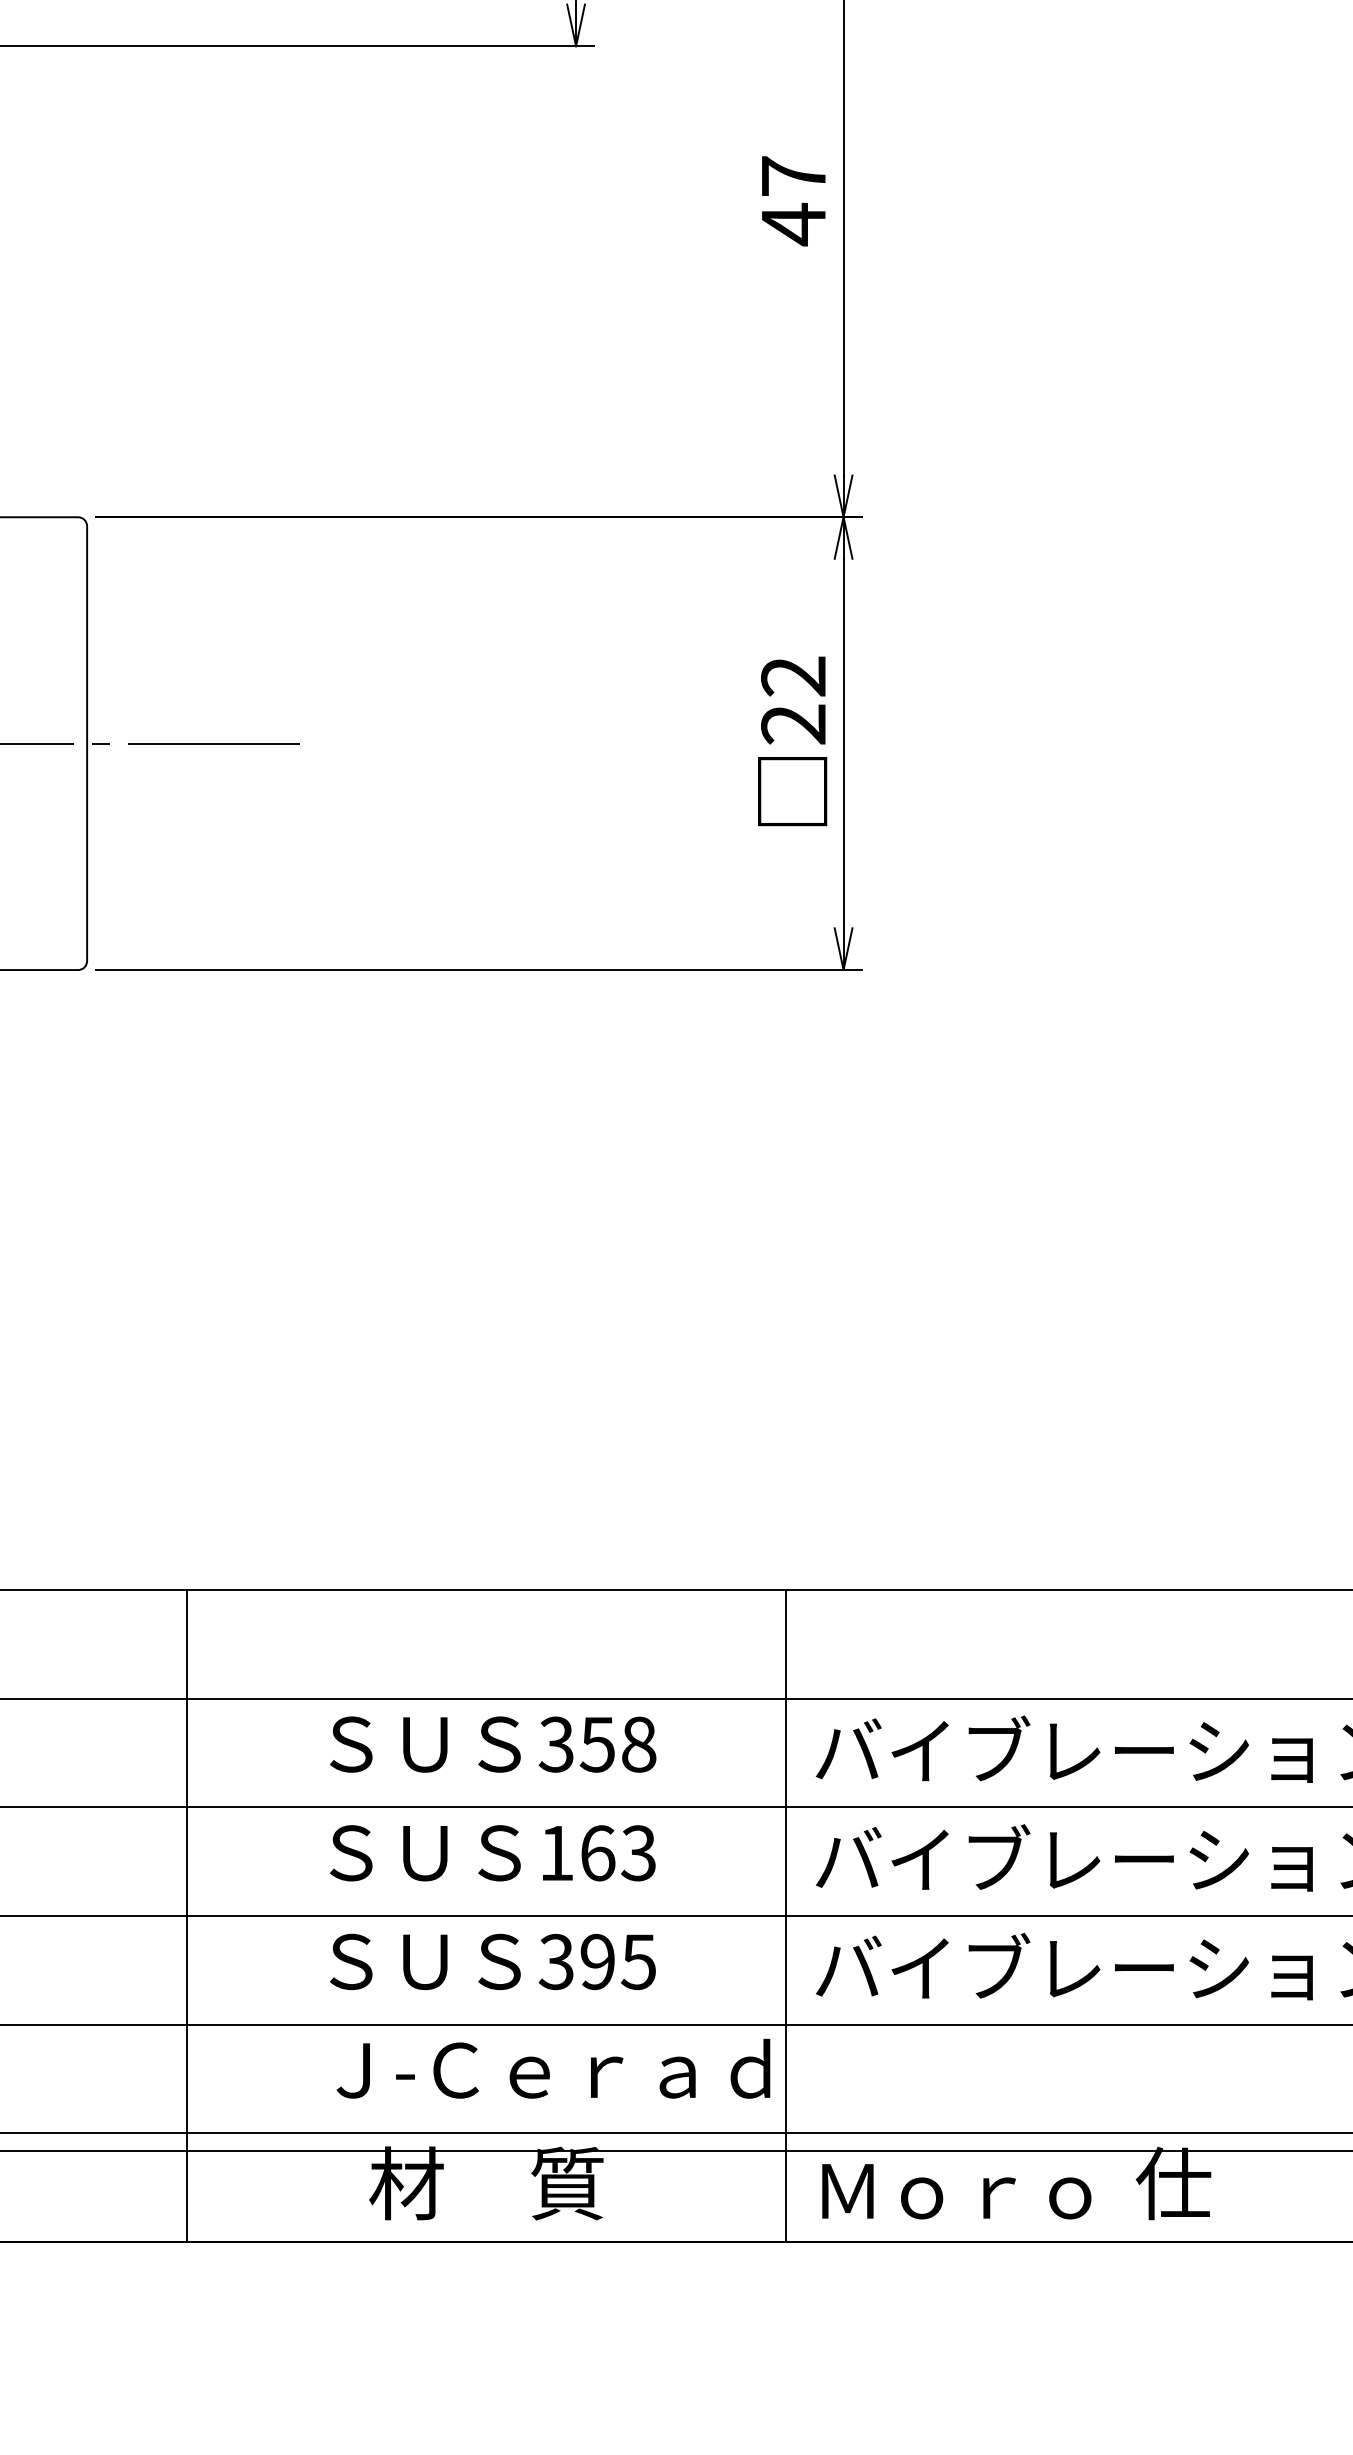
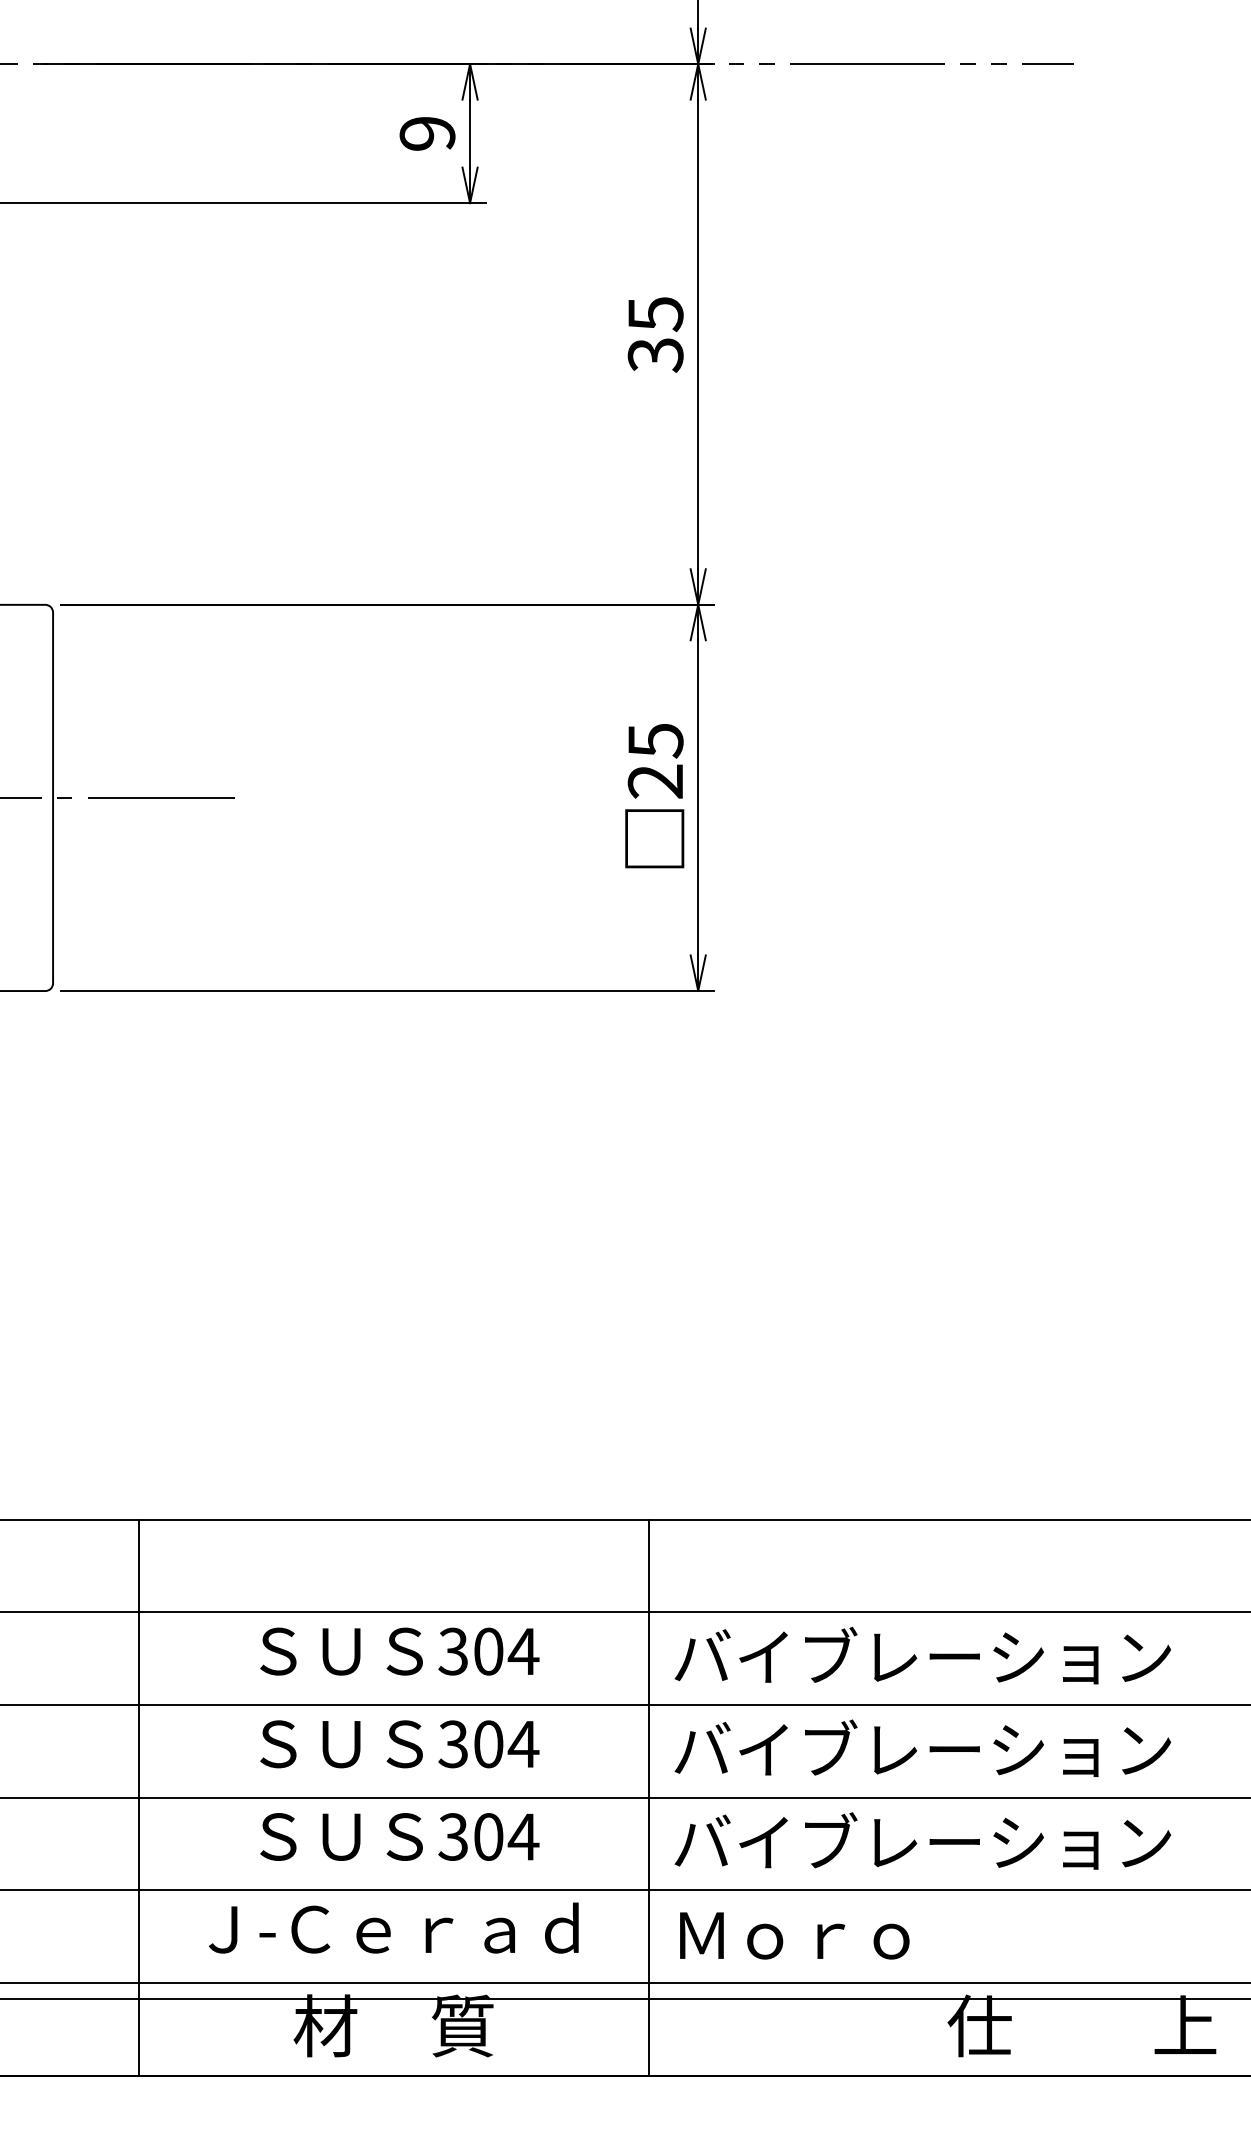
text: (793, 201) -> (655, 335), 47 -> 35
text: (793, 676) -> (655, 740), 22 -> 25
text: (618, 1744) -> (506, 1651), 358 -> 304
text: (597, 1853) -> (488, 1744), 163 -> 304
text: (618, 1961) -> (506, 1836), 395 -> 304
text: (553, 2068) -> (393, 1927), moved
text: (956, 2191) -> (794, 1935), moved

